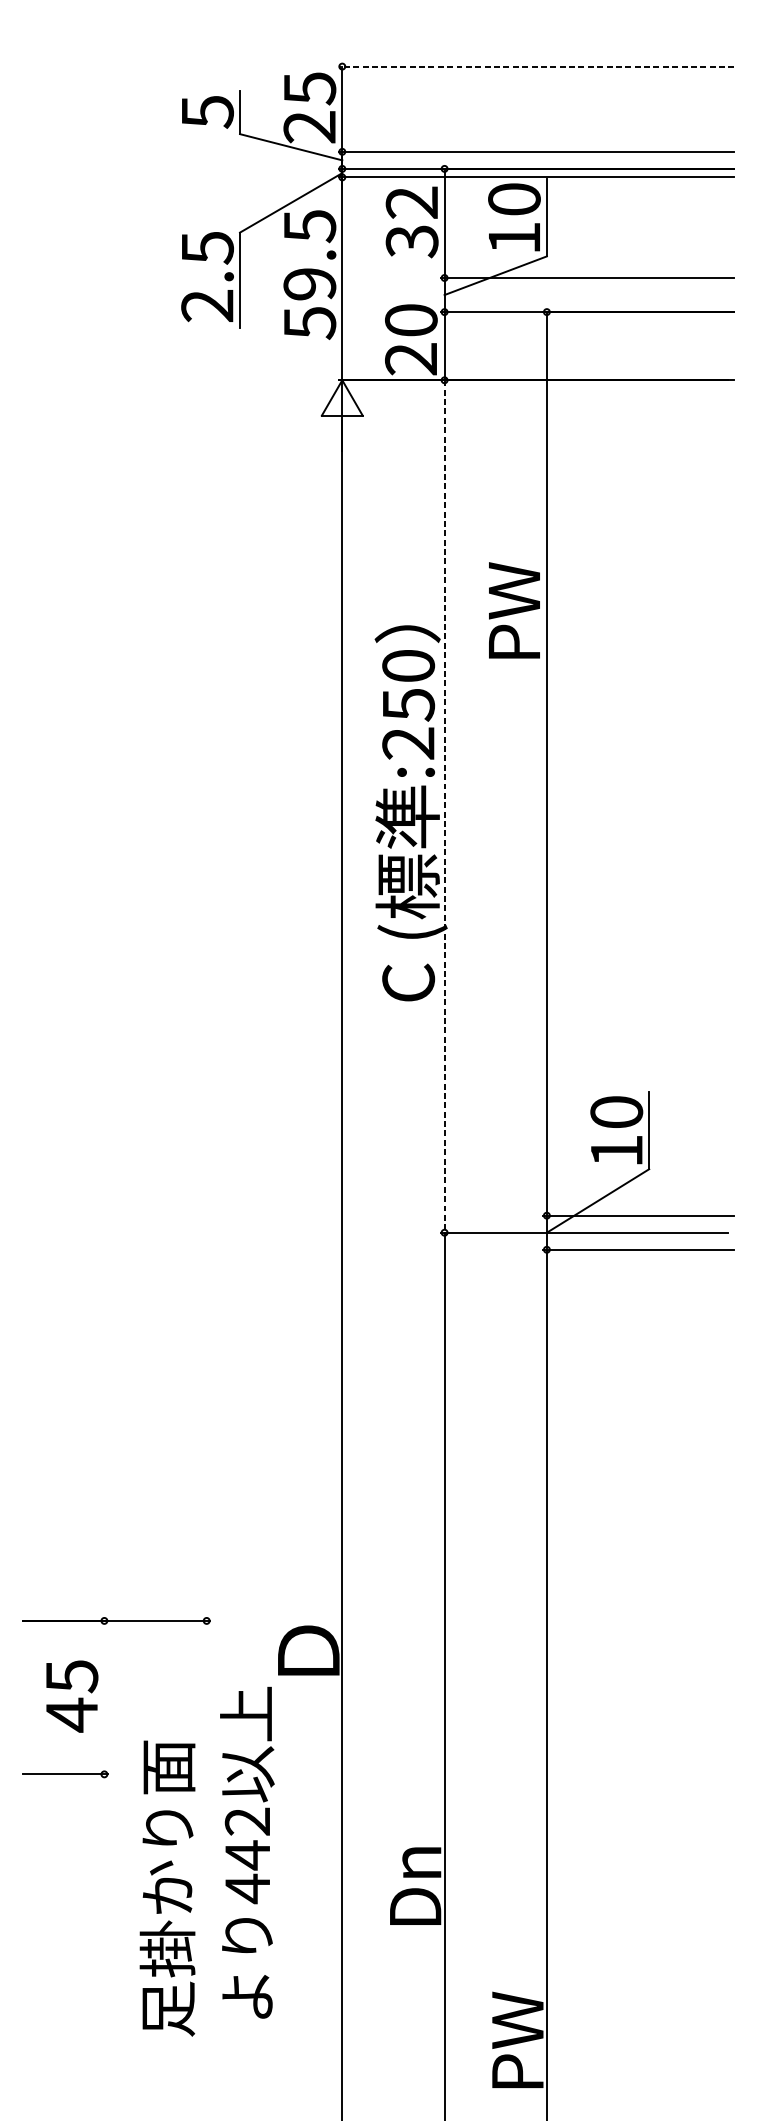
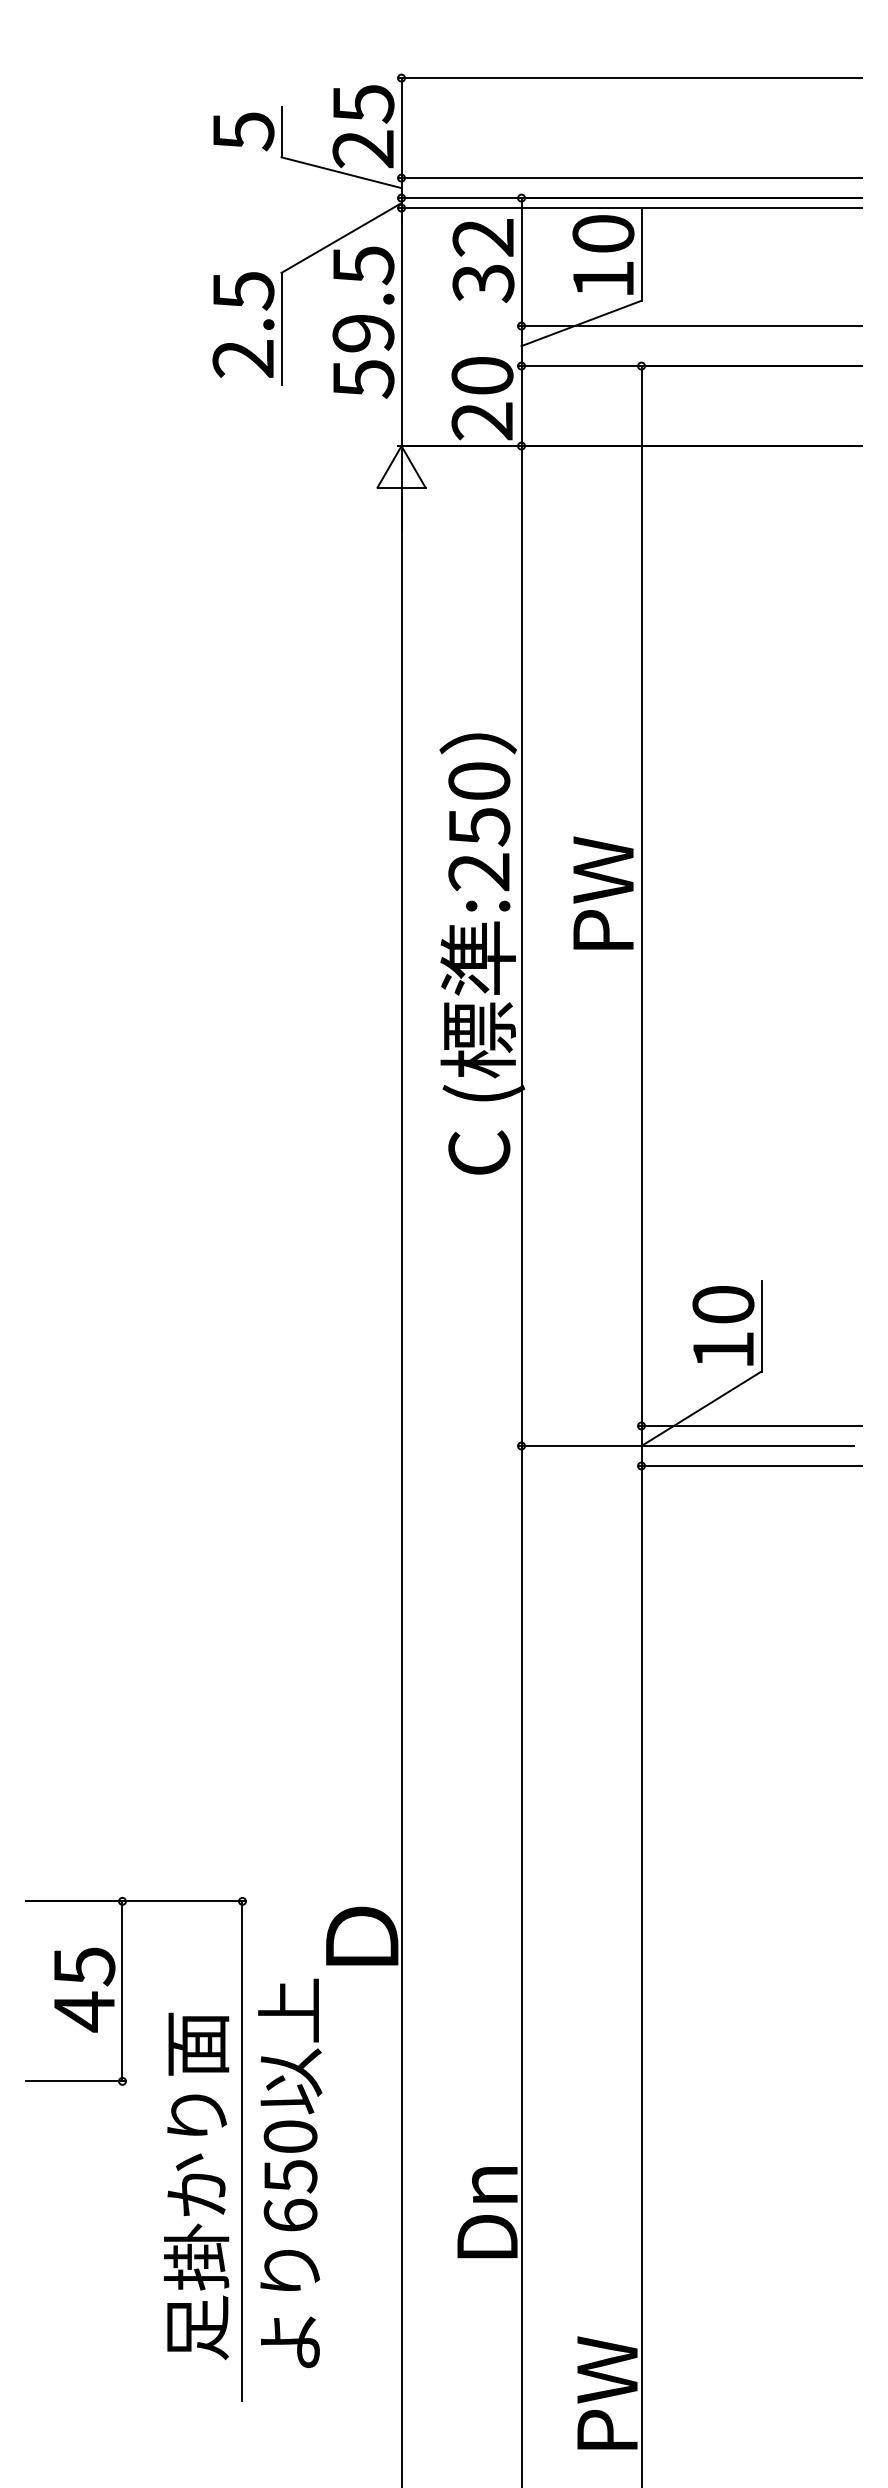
line: (536, 66) -> (629, 78), dashed -> solid
text: (514, 609) -> (603, 892), moved
line: (444, 806) -> (521, 946), dashed -> solid
line: (104, 1697) -> (122, 1991), added
line: (206, 1834) -> (242, 2151), added
text: (247, 1855) -> (290, 2176), 442 -> 650
text: (167, 1888) -> (196, 2186), moved

